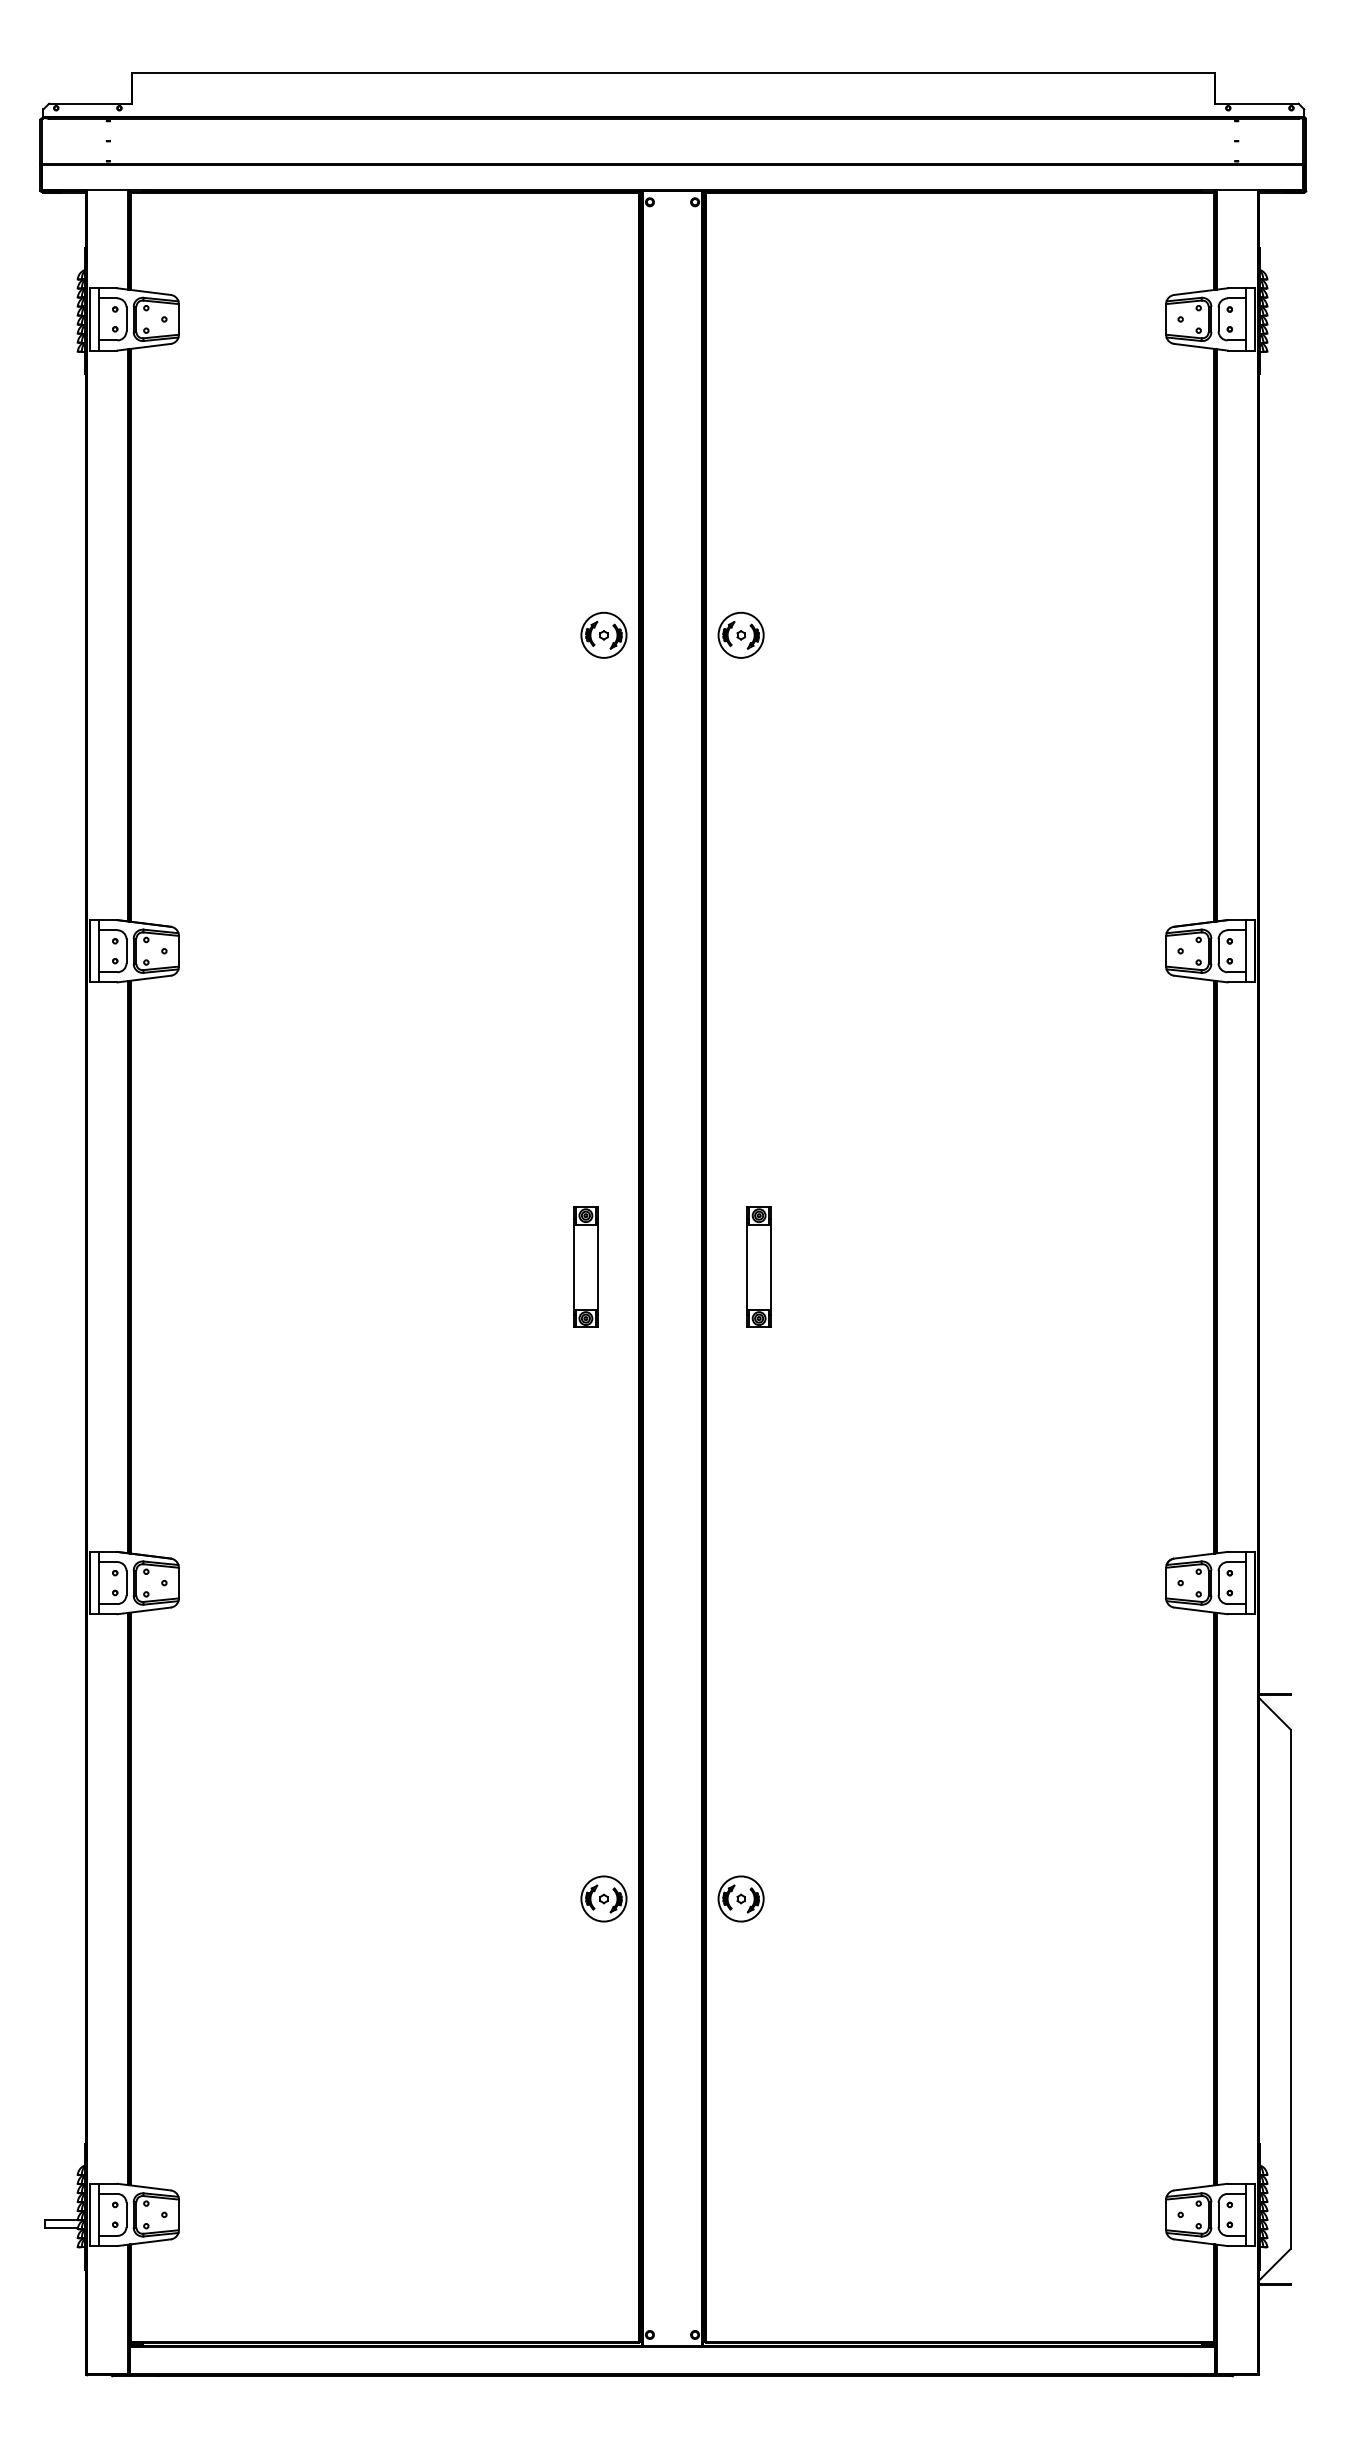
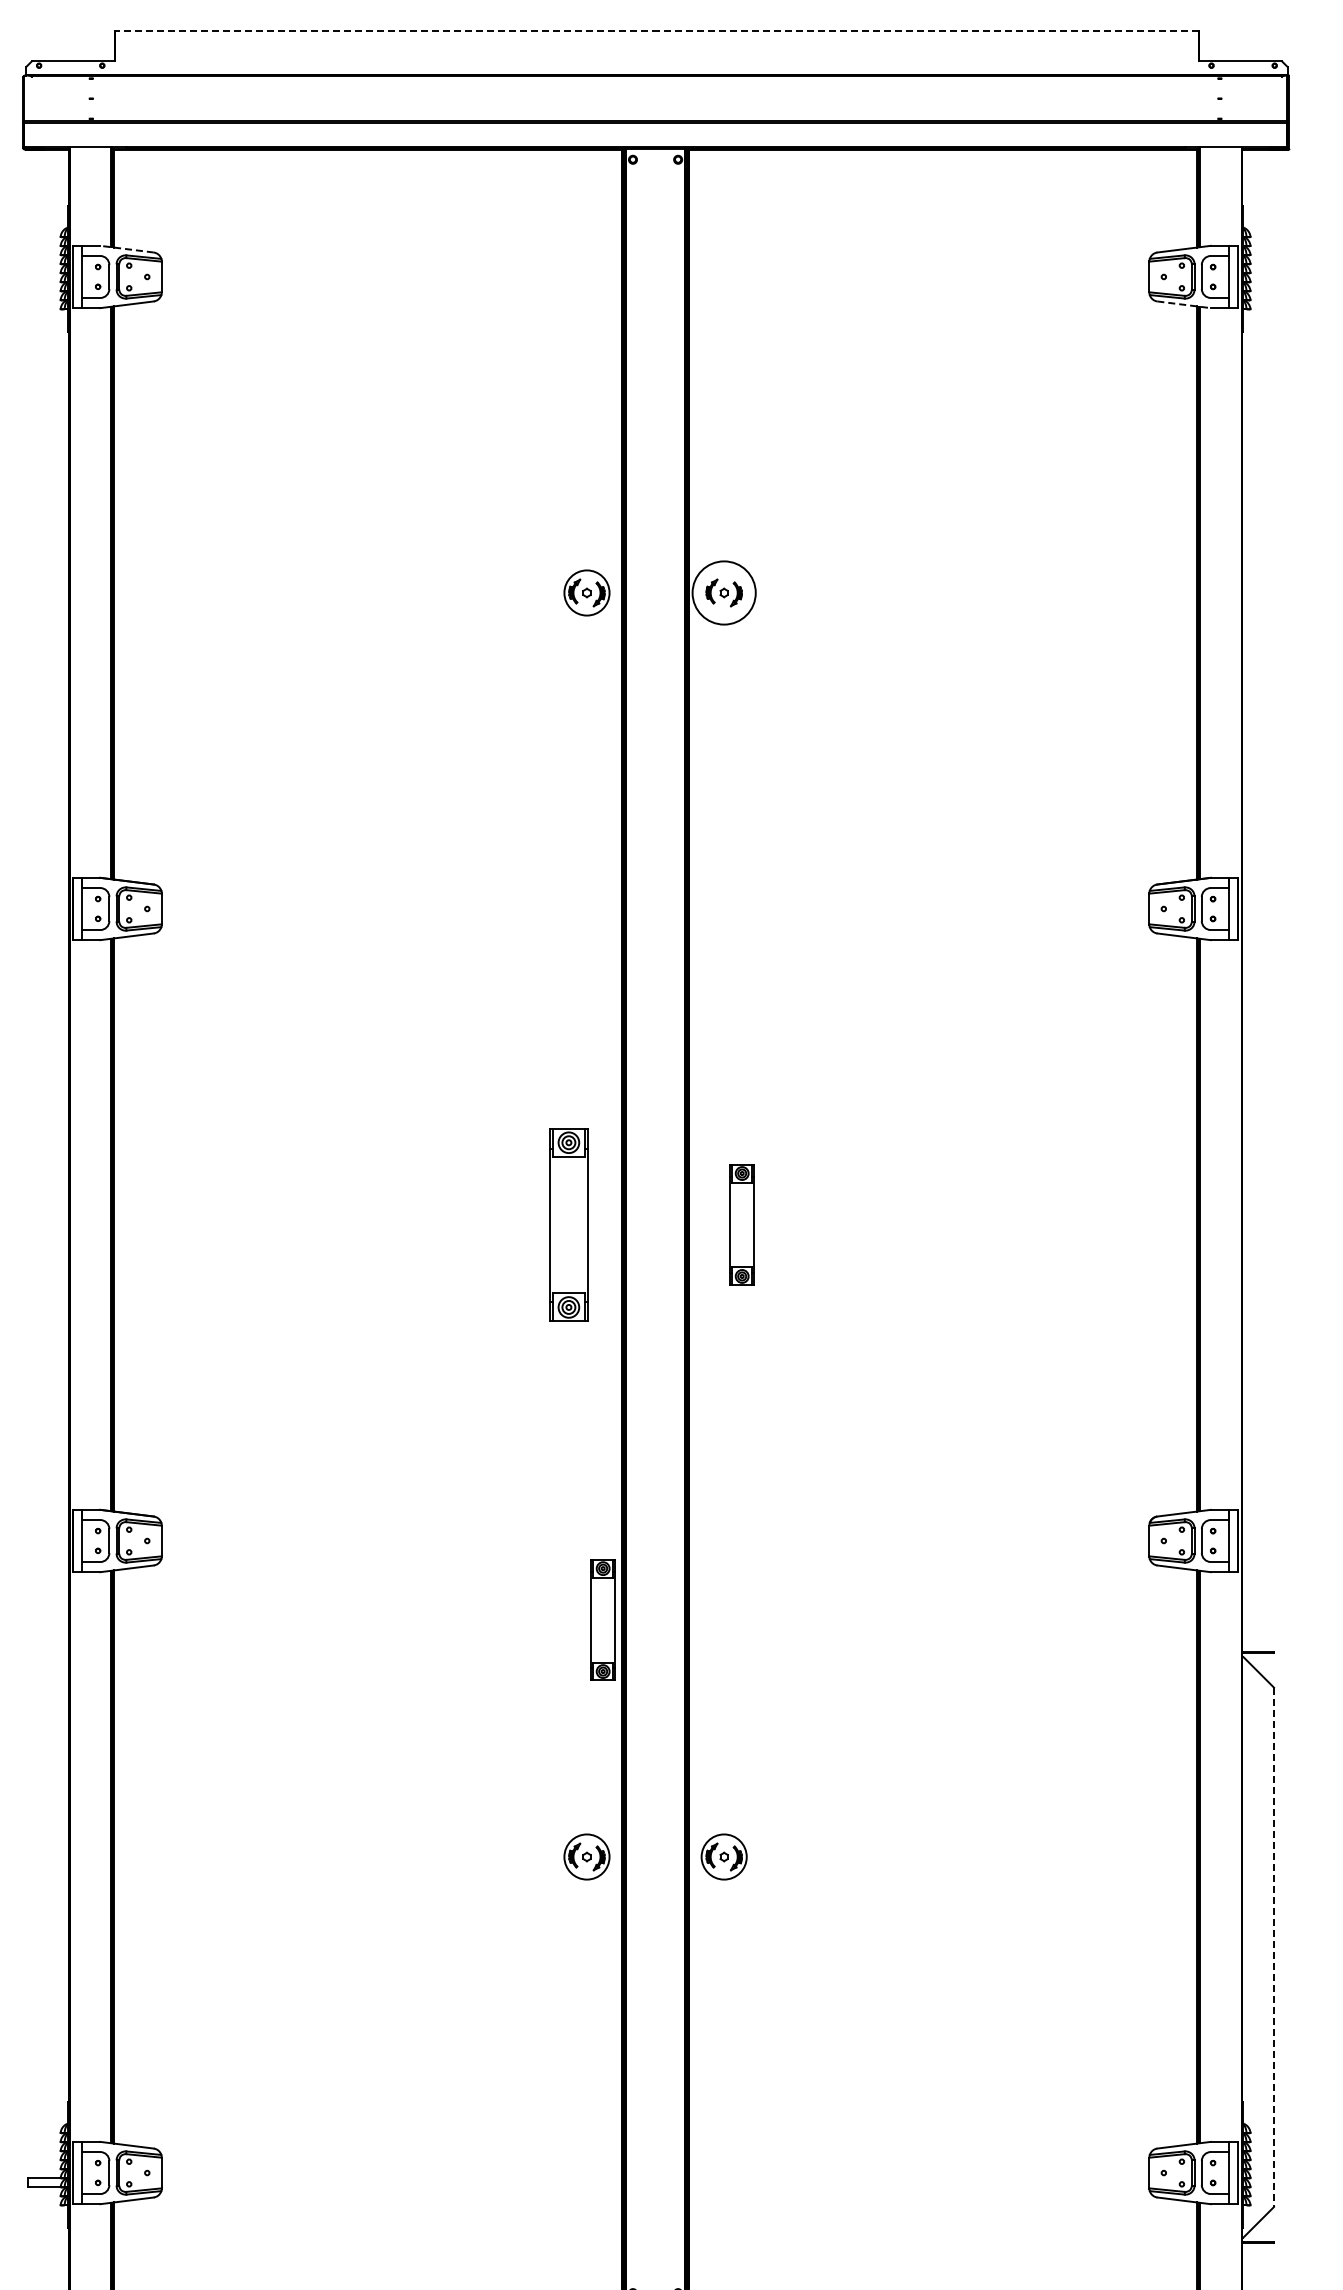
line: (673, 73) -> (656, 30), solid -> dashed
line: (144, 291) -> (127, 249), solid -> dashed
line: (1200, 347) -> (1183, 305), solid -> dashed
circle: (740, 634) -> (723, 592), size x1.4
part: (585, 1266) -> (568, 1224), size x1.6
part: (619, 1661) -> (602, 1619), added
line: (1290, 1989) -> (1273, 1947), solid -> dashed

